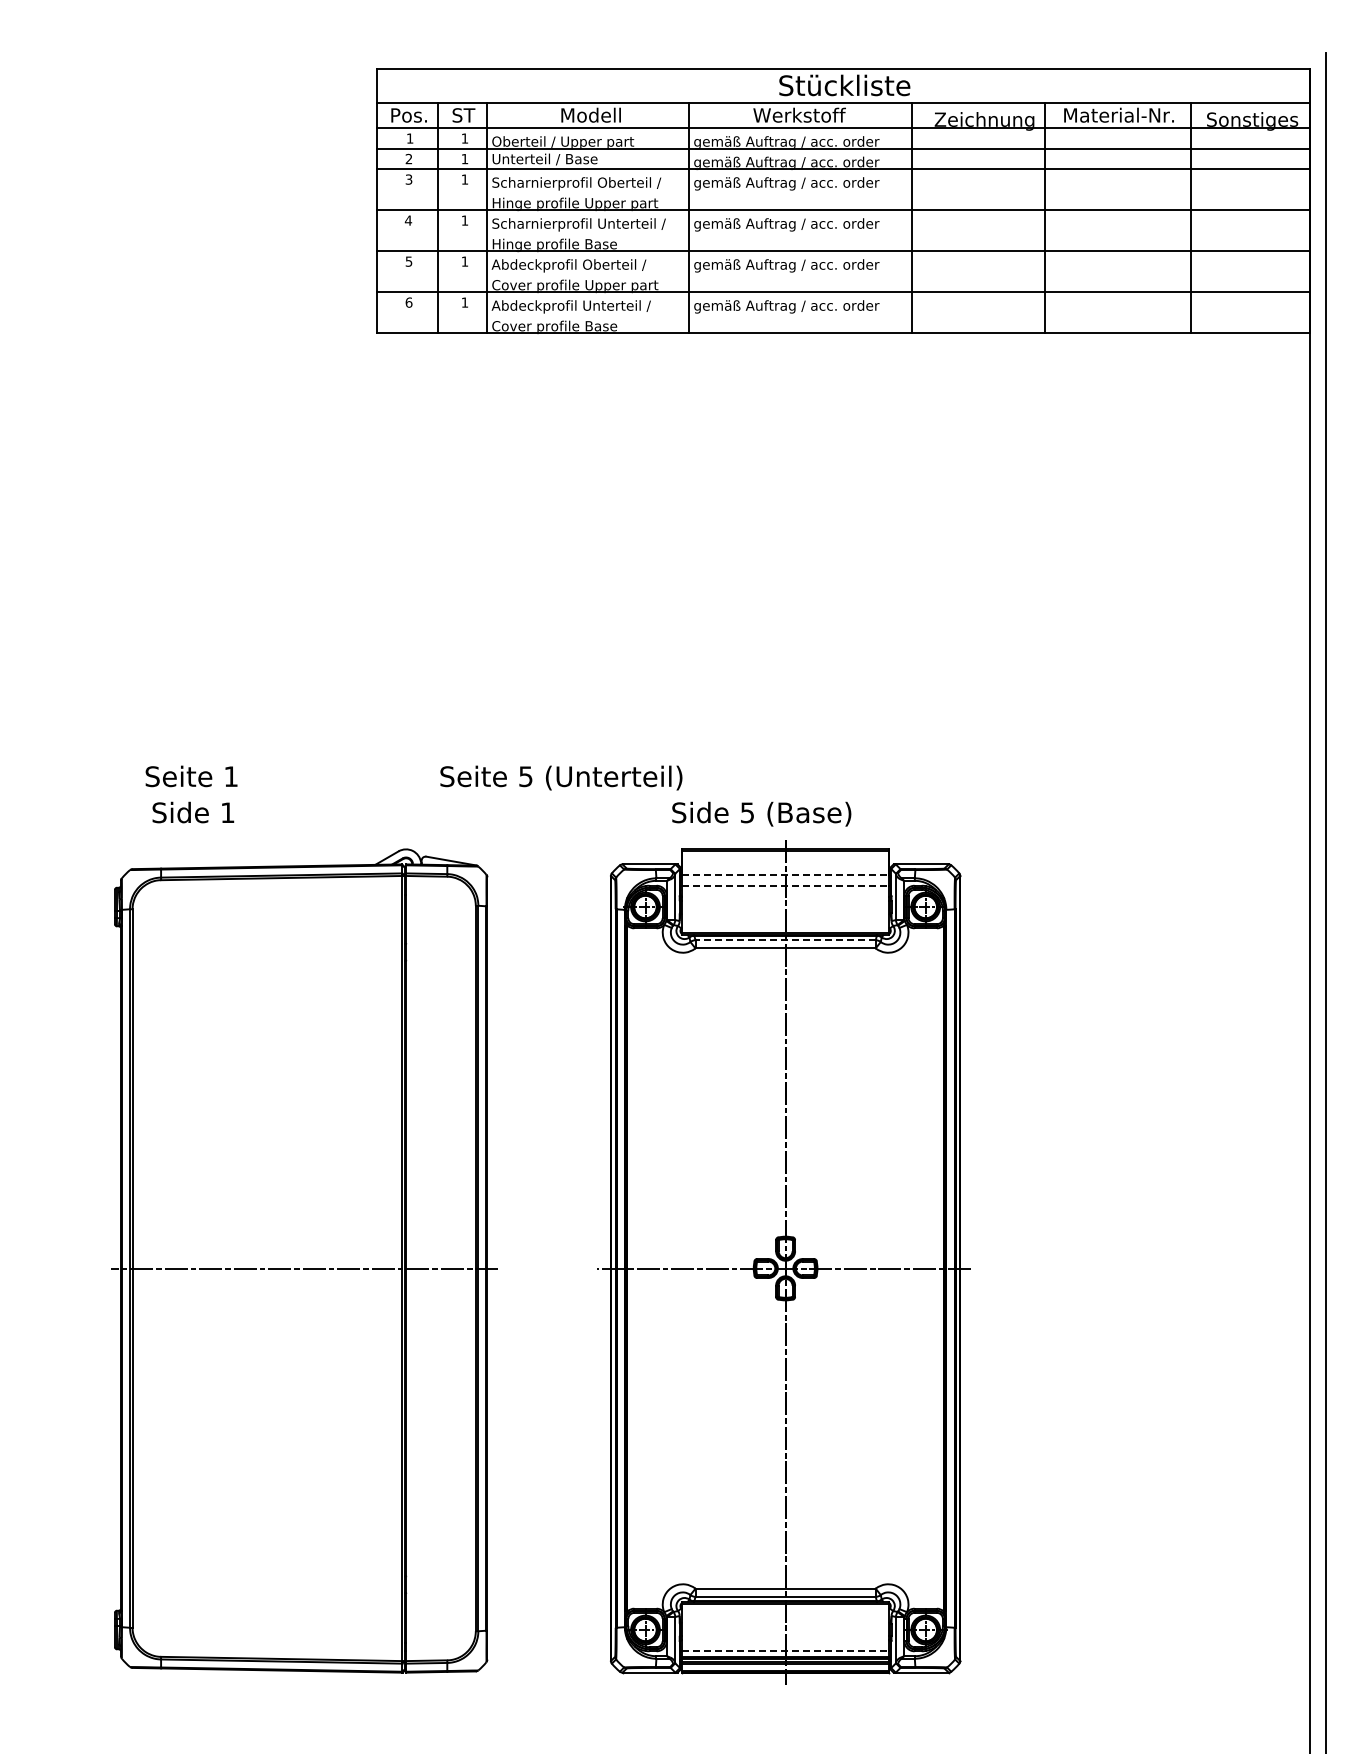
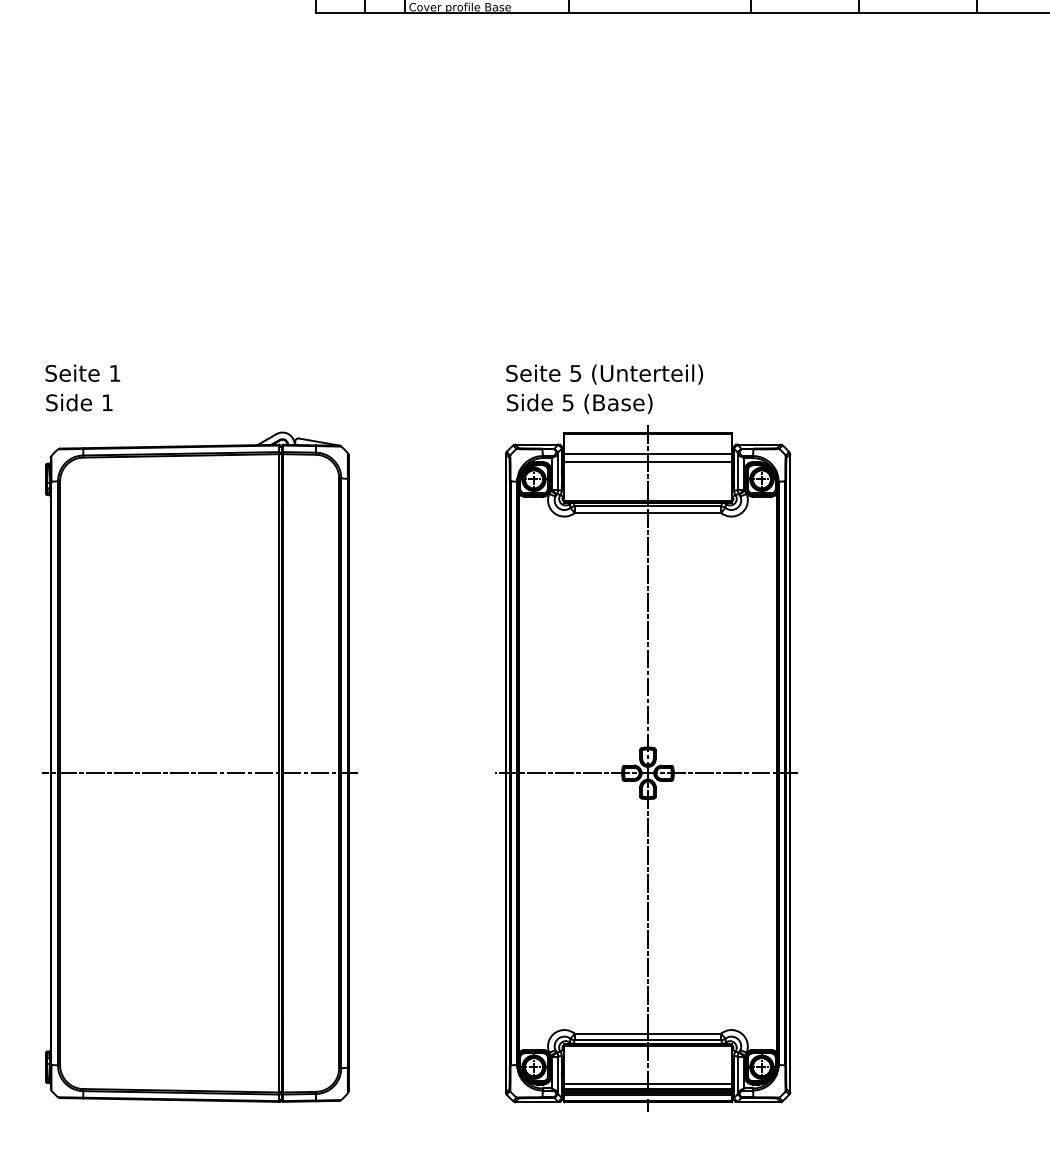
text: (191, 776) -> (82, 373), moved
text: (561, 777) -> (604, 374), moved
text: (193, 812) -> (79, 402), moved
text: (761, 813) -> (579, 403), moved
line: (785, 875) -> (647, 453), dashed -> solid
line: (785, 885) -> (647, 461), dashed -> solid
line: (785, 940) -> (647, 506), dashed -> solid
part: (304, 1260) -> (199, 766), moved
line: (785, 1650) -> (647, 1083), dashed -> solid

